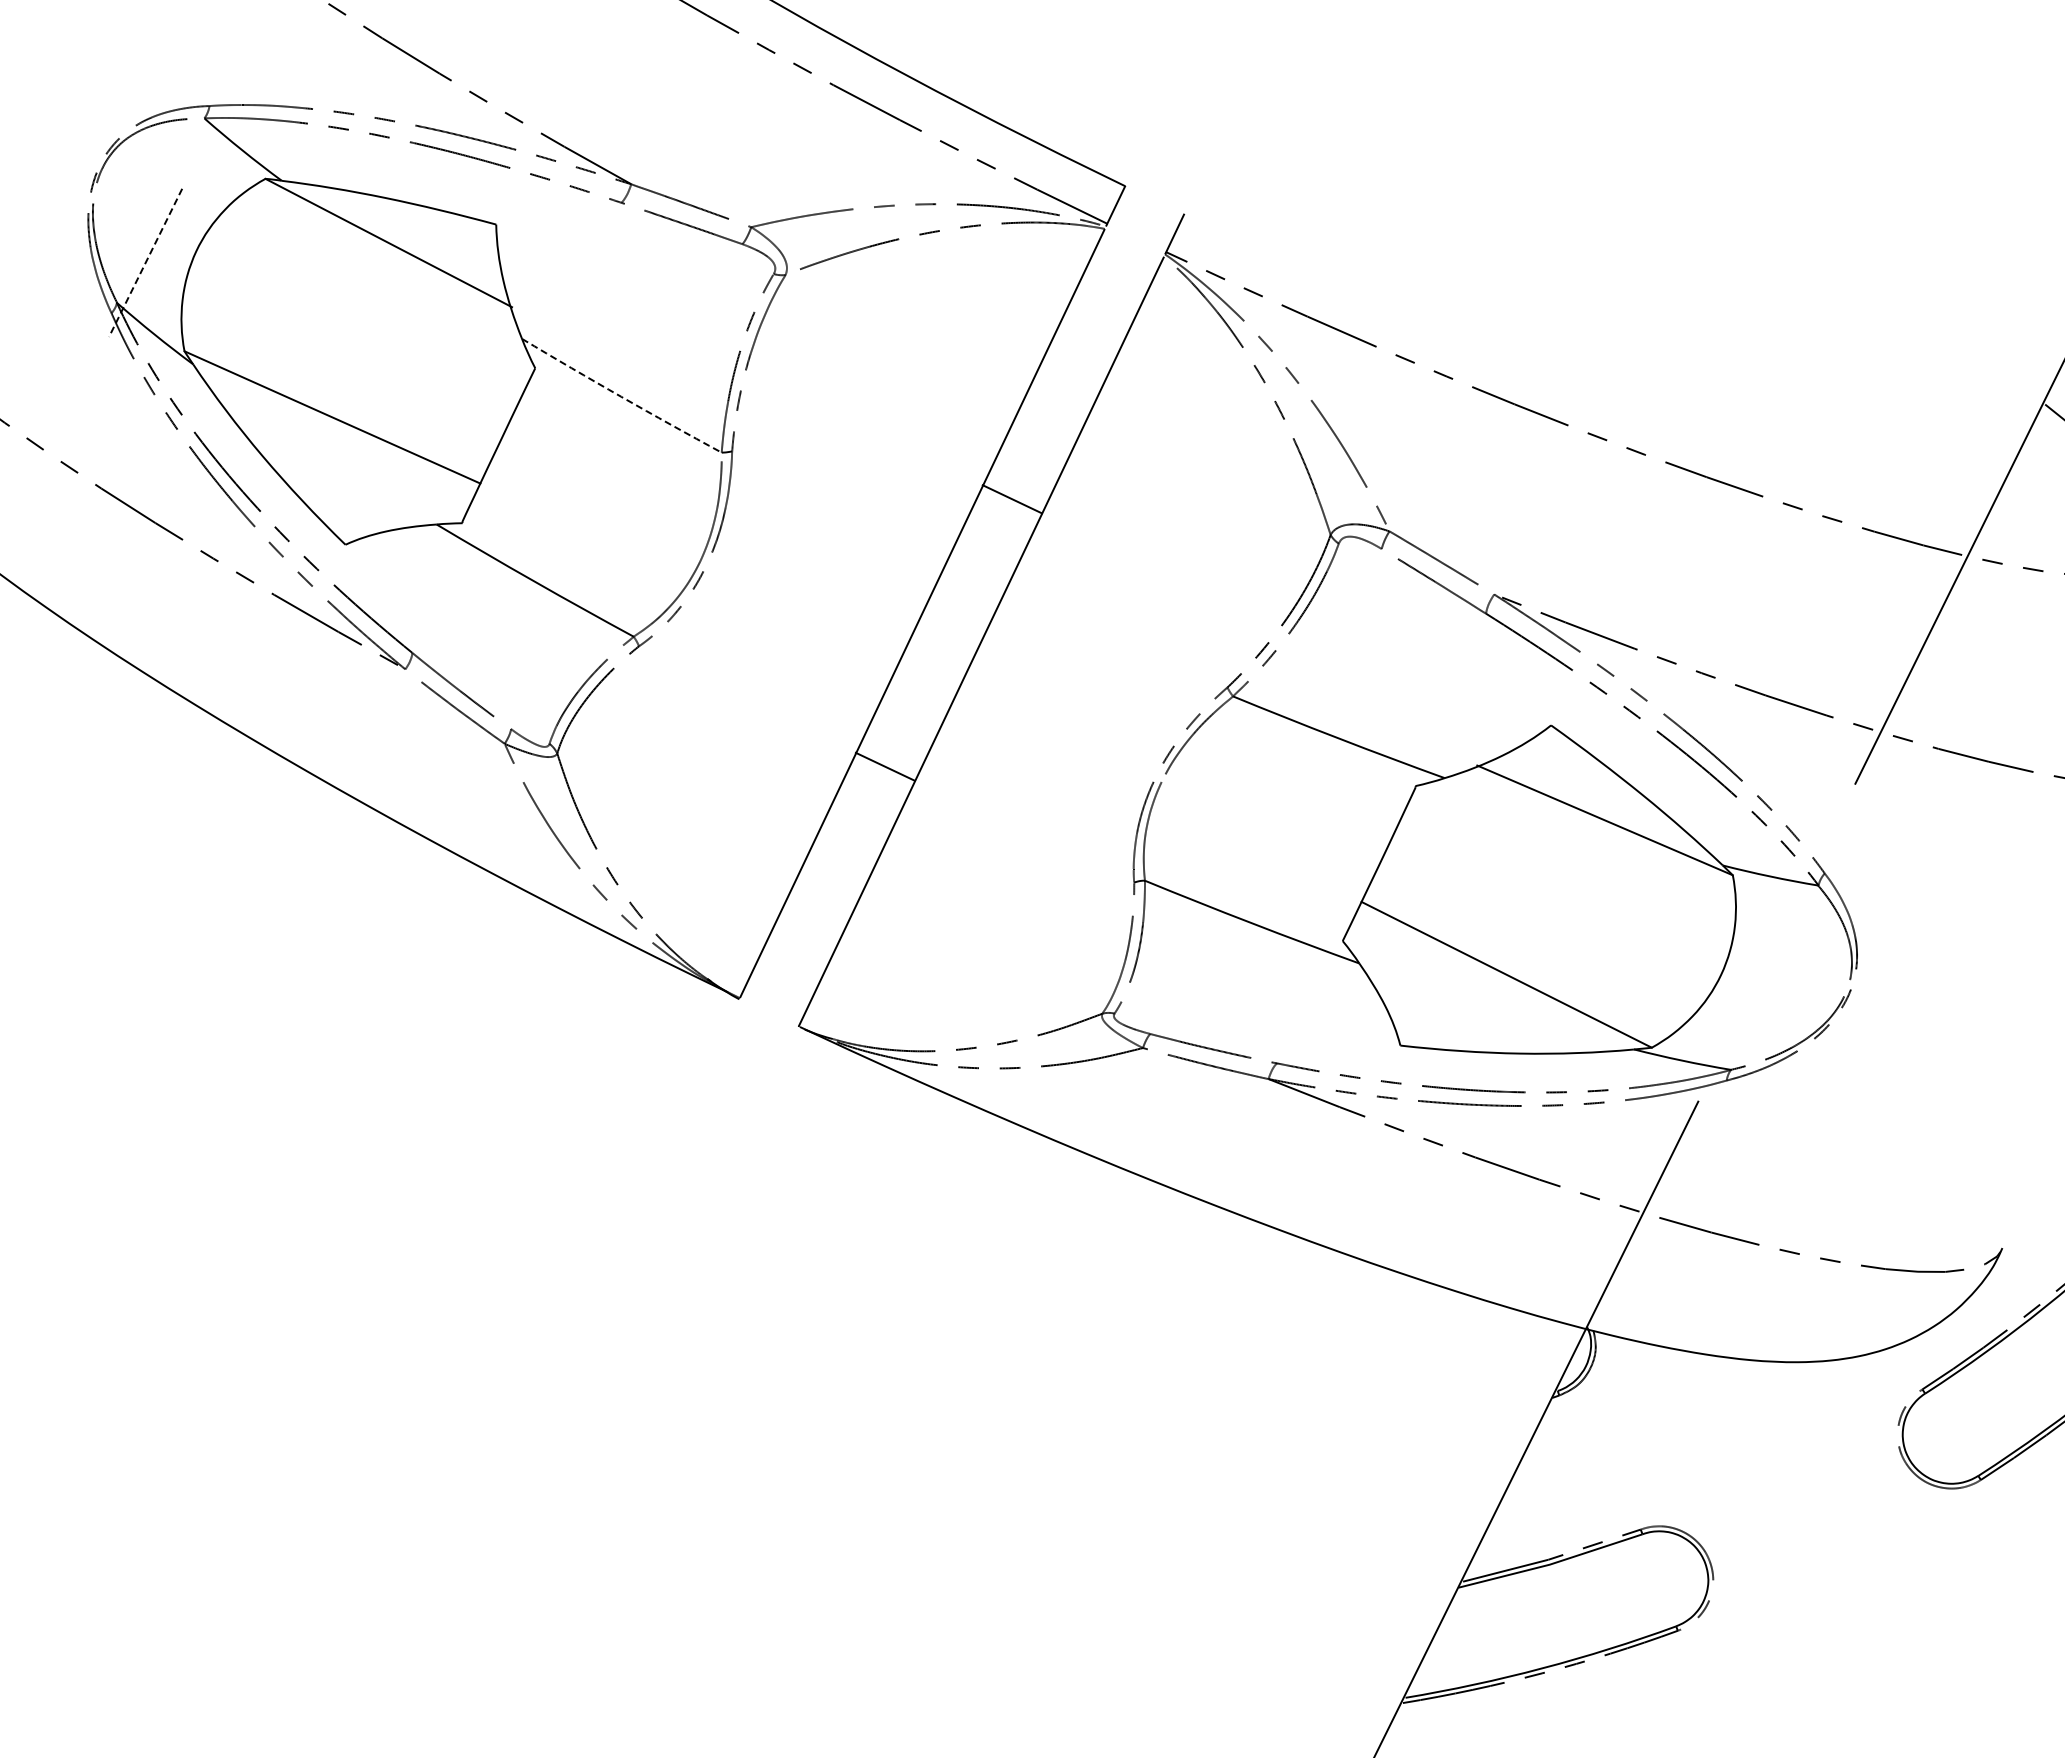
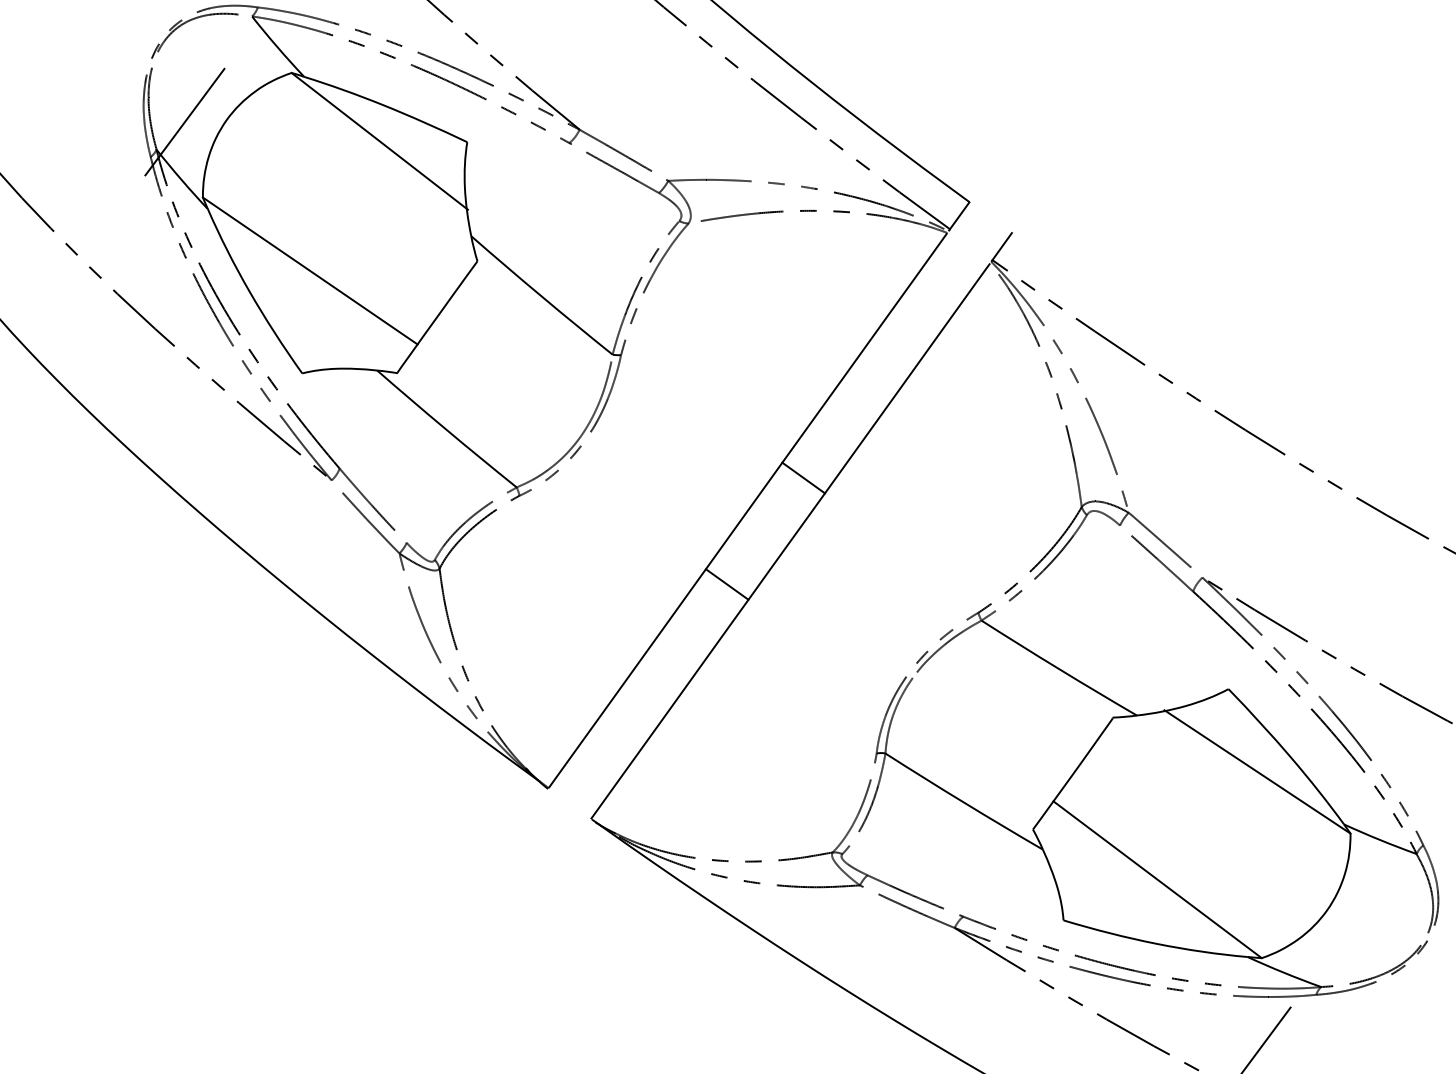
line: (145, 262) -> (184, 121), dashed -> solid
arc: (621, 396) -> (541, 295), dashed -> solid
line: (1011, 499) -> (802, 478), moved
line: (884, 766) -> (726, 584), moved

